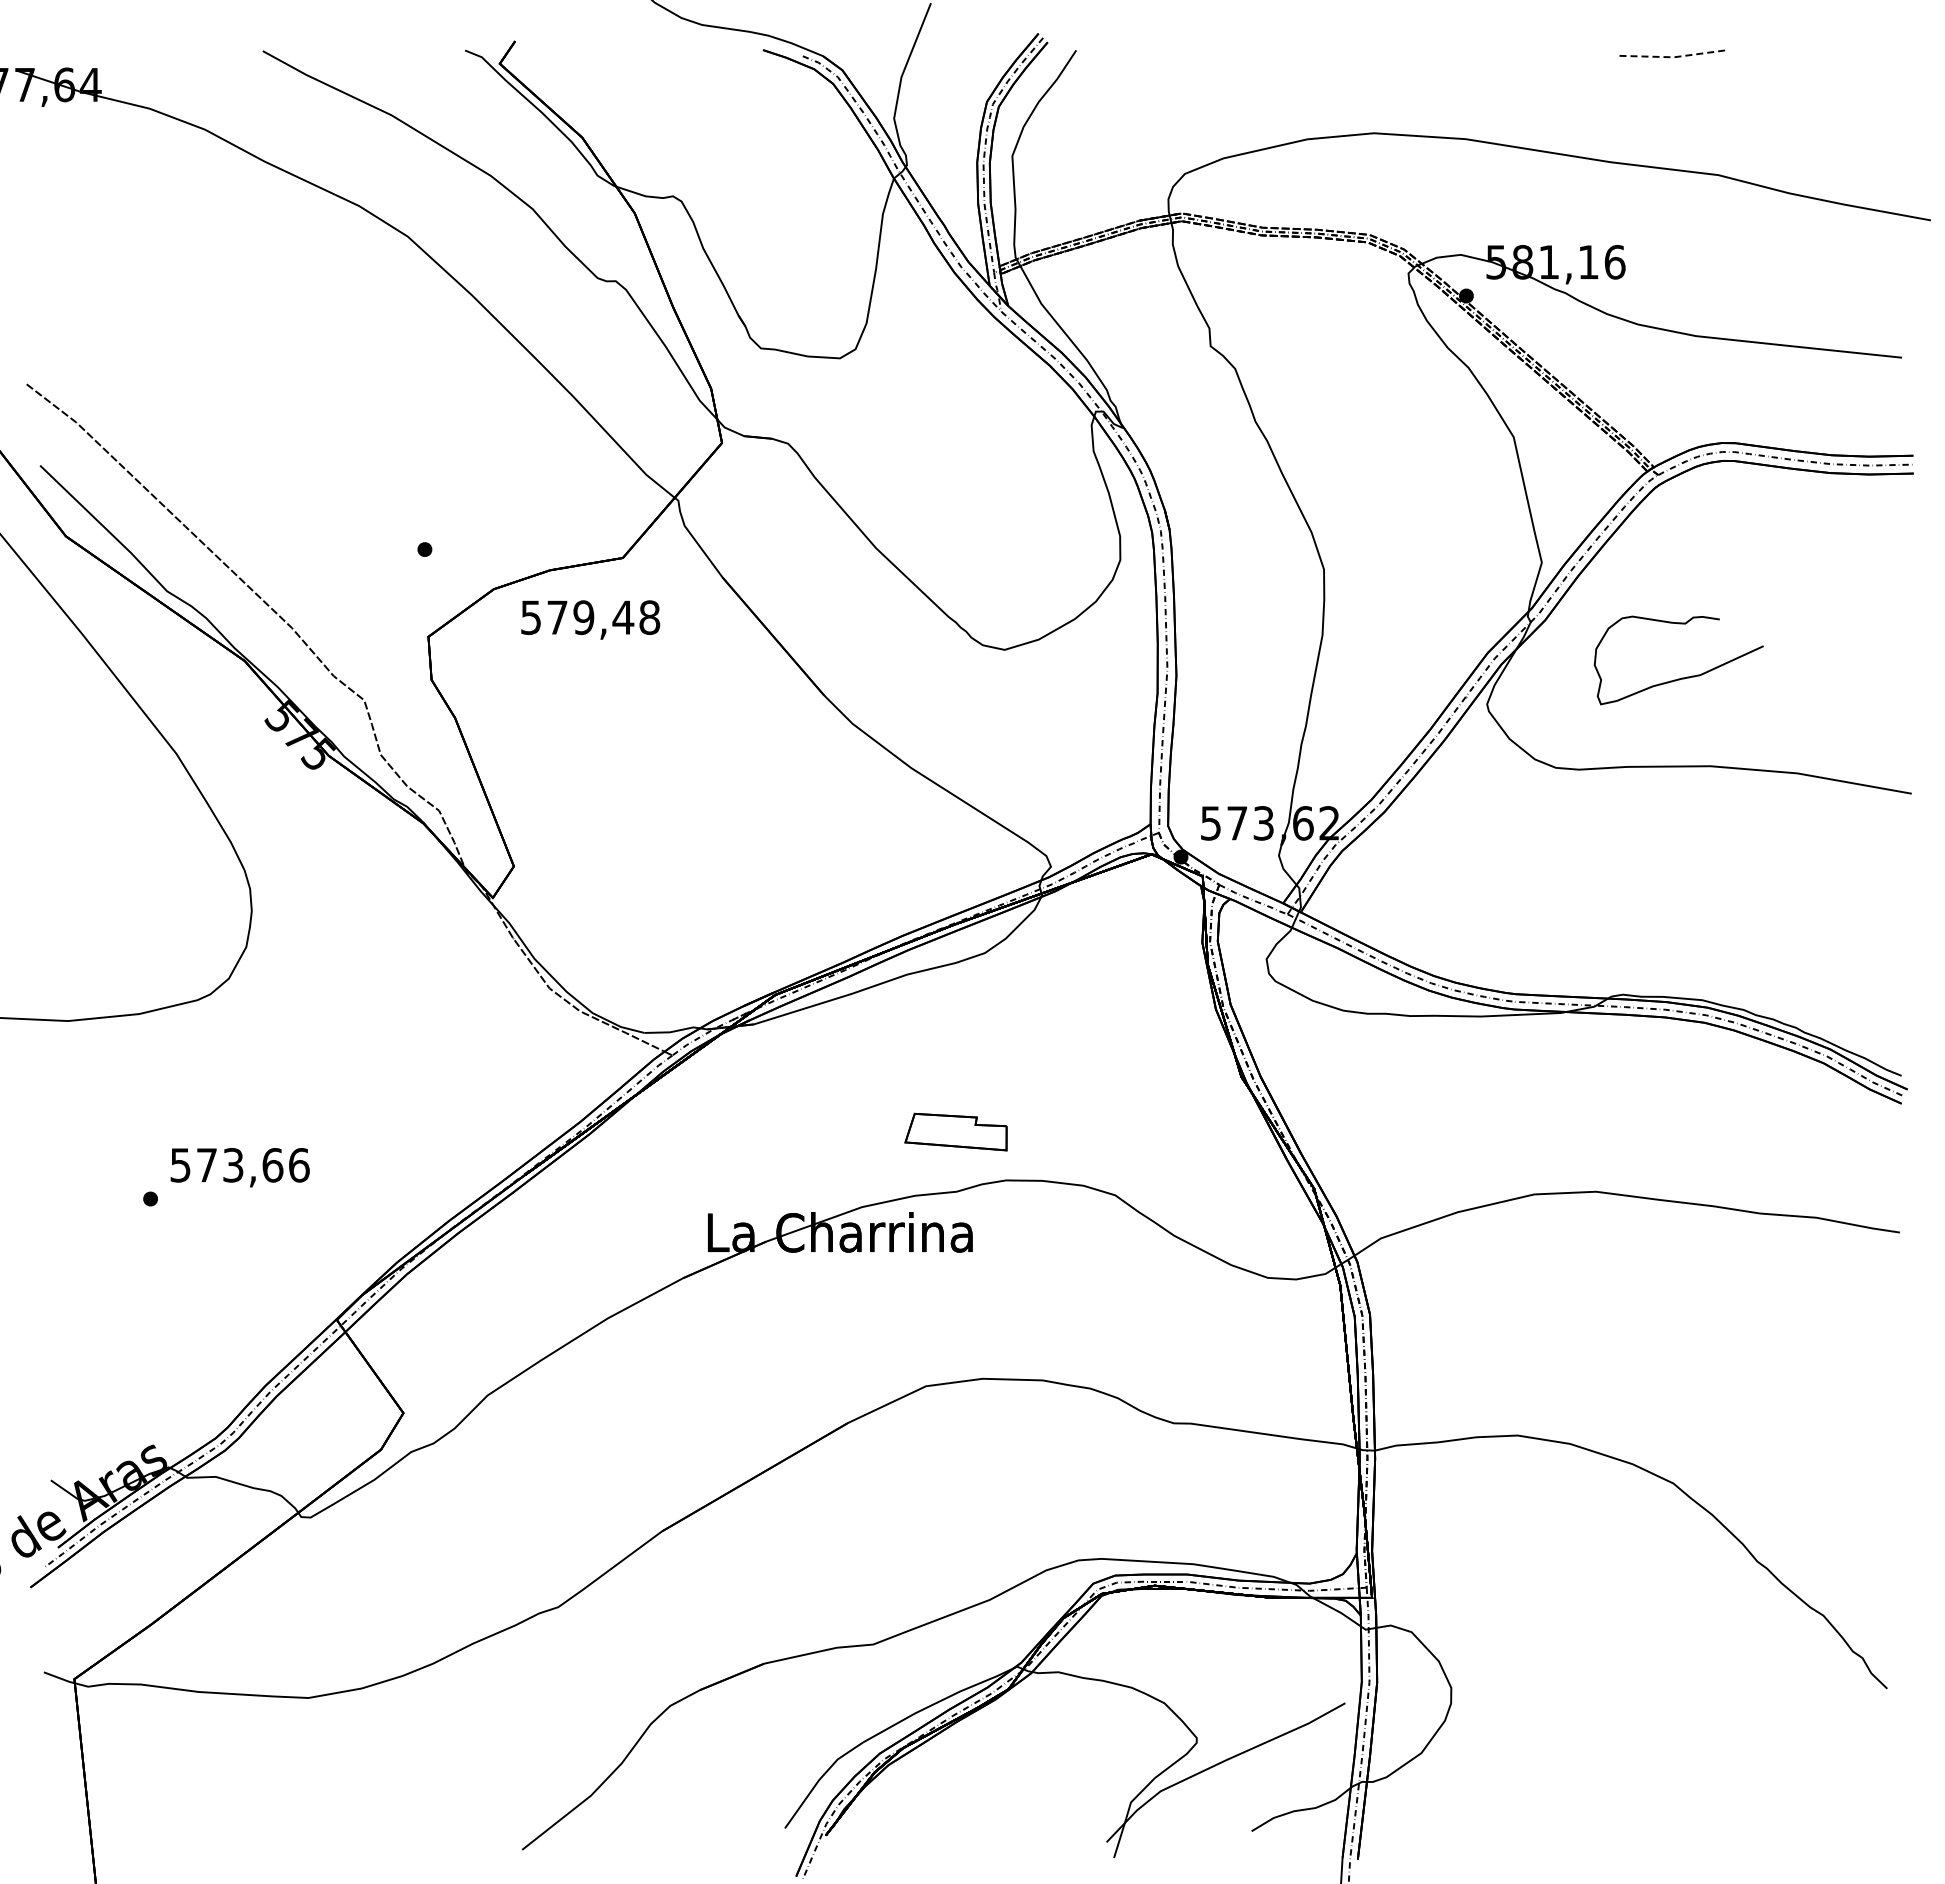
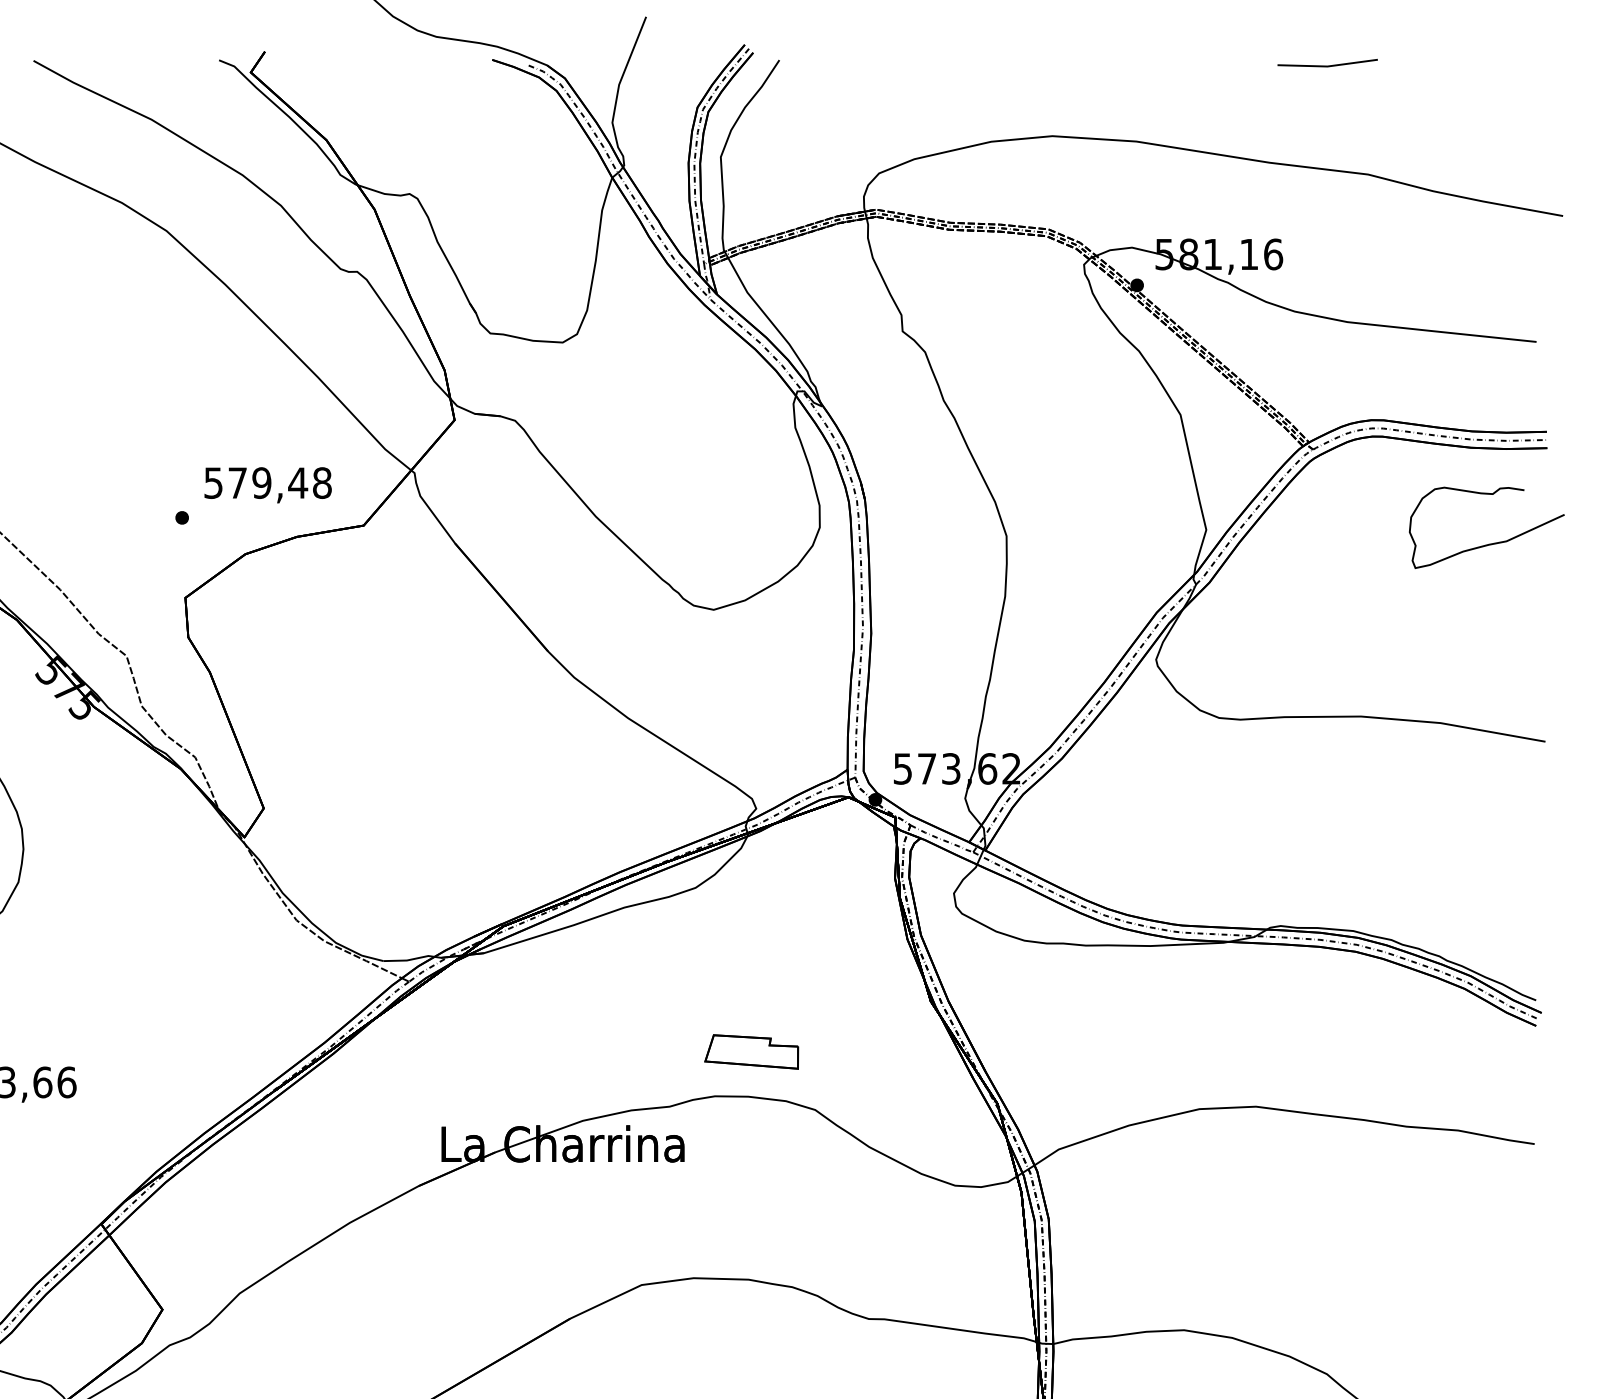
line: (1674, 57) -> (1327, 66), dashed -> solid
text: (590, 619) -> (268, 484), moved
curve: (1681, 677) -> (1489, 543), moved
part: (955, 1131) -> (751, 1051), moved

